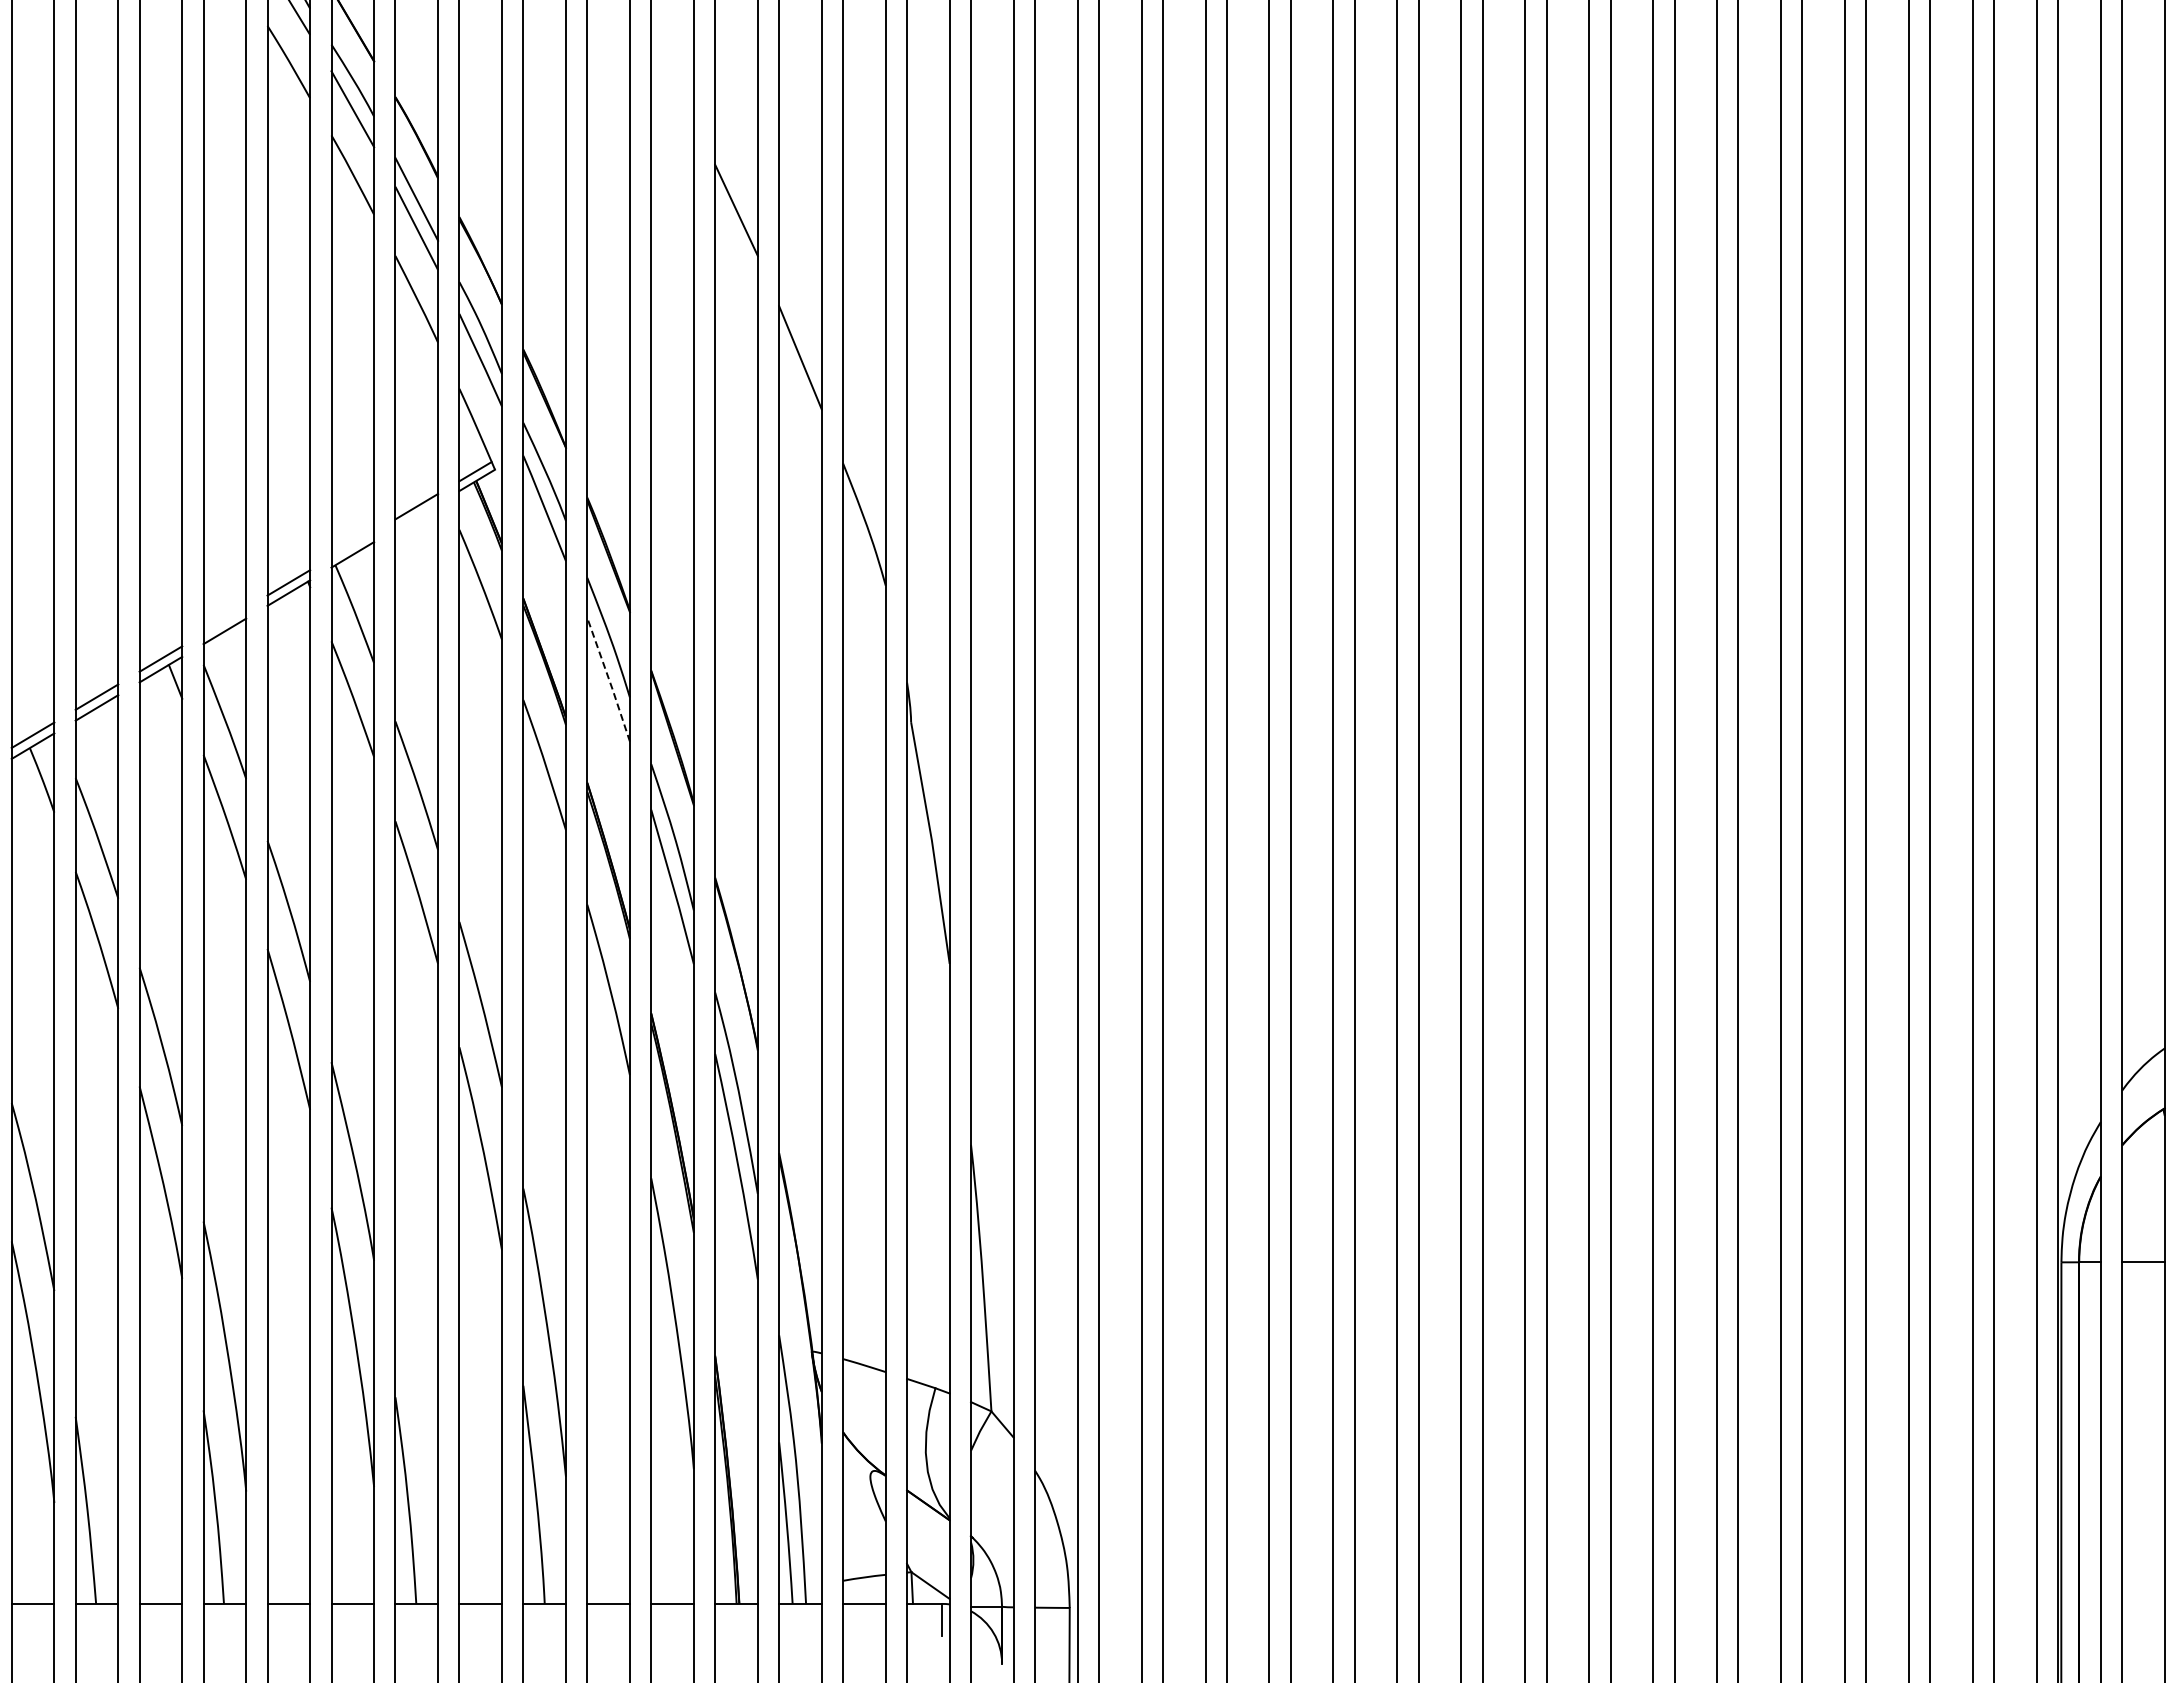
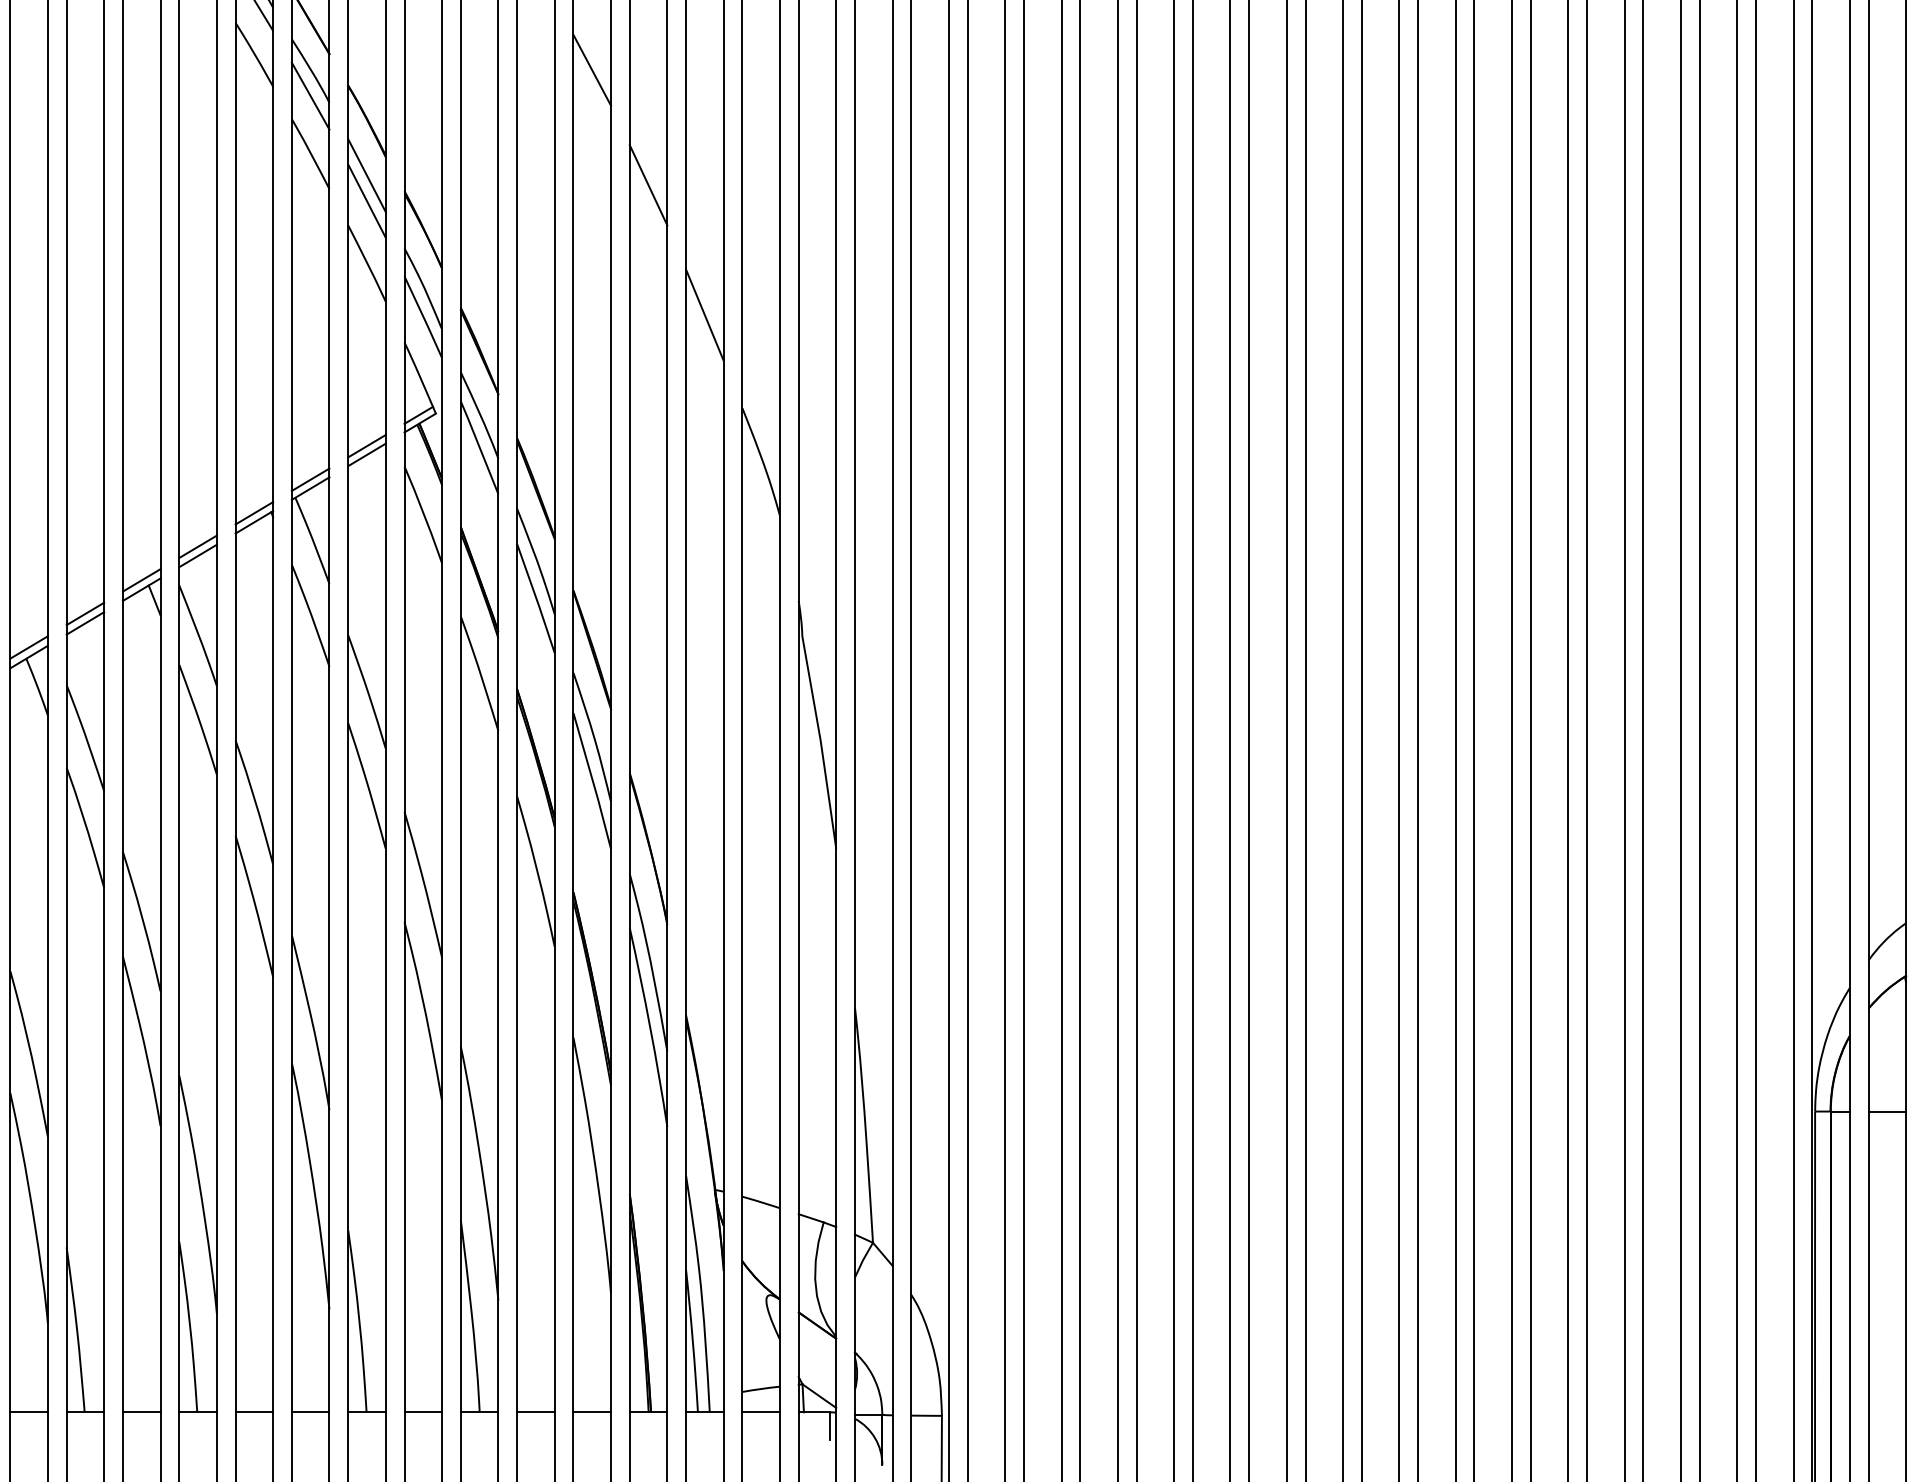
line: (672, 79) -> (592, 70), added
line: (416, 516) -> (366, 454), added
line: (352, 544) -> (310, 479), added
line: (224, 620) -> (197, 546), added
line: (609, 679) -> (536, 598), dashed -> solid

